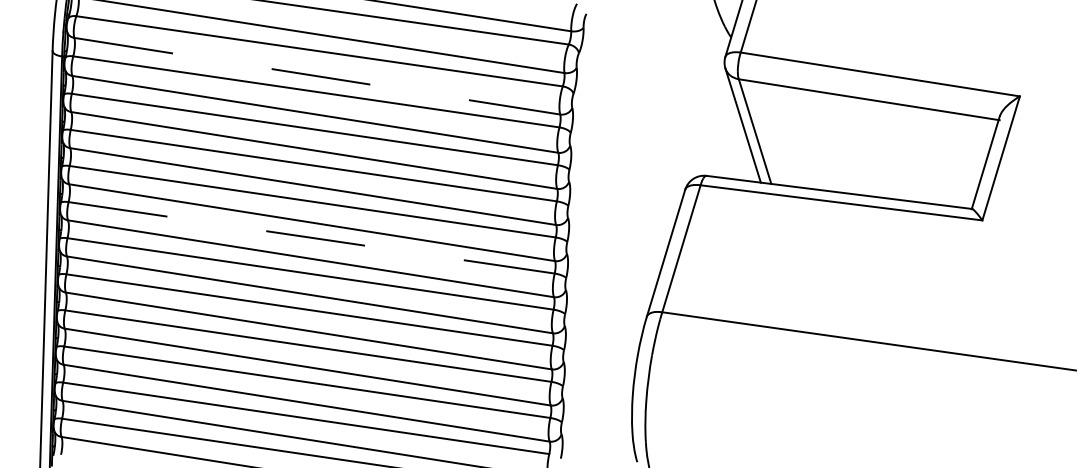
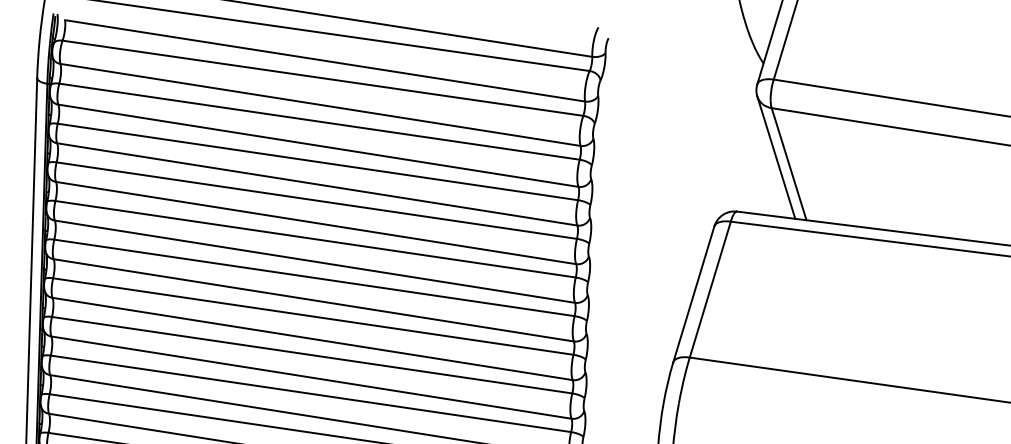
line: (317, 76) -> (320, 105), dashed -> solid
line: (311, 237) -> (314, 277), dashed -> solid

